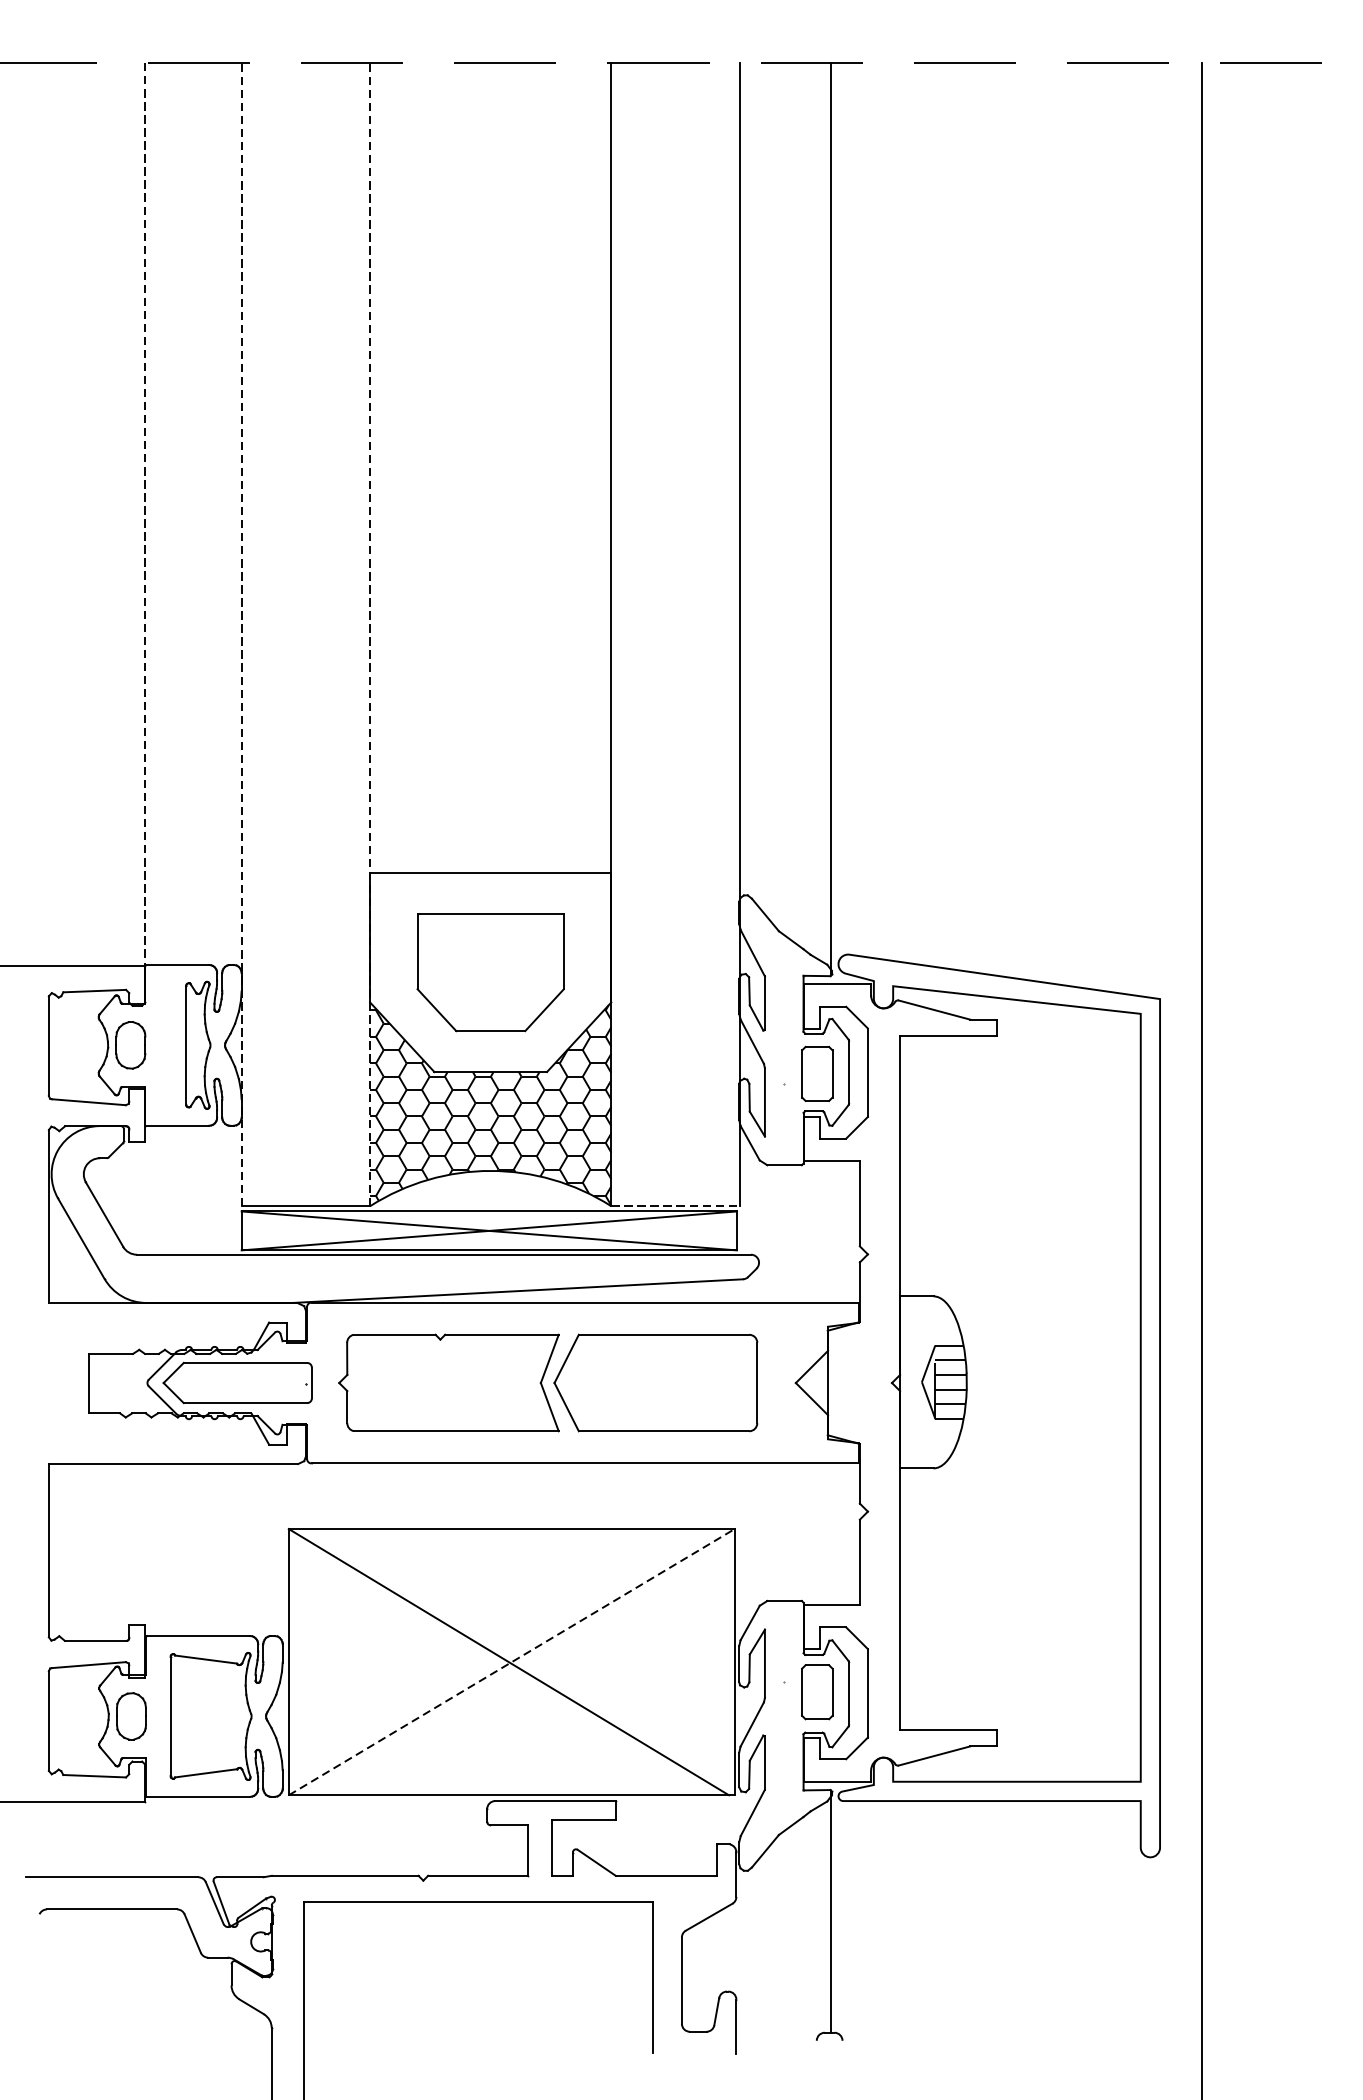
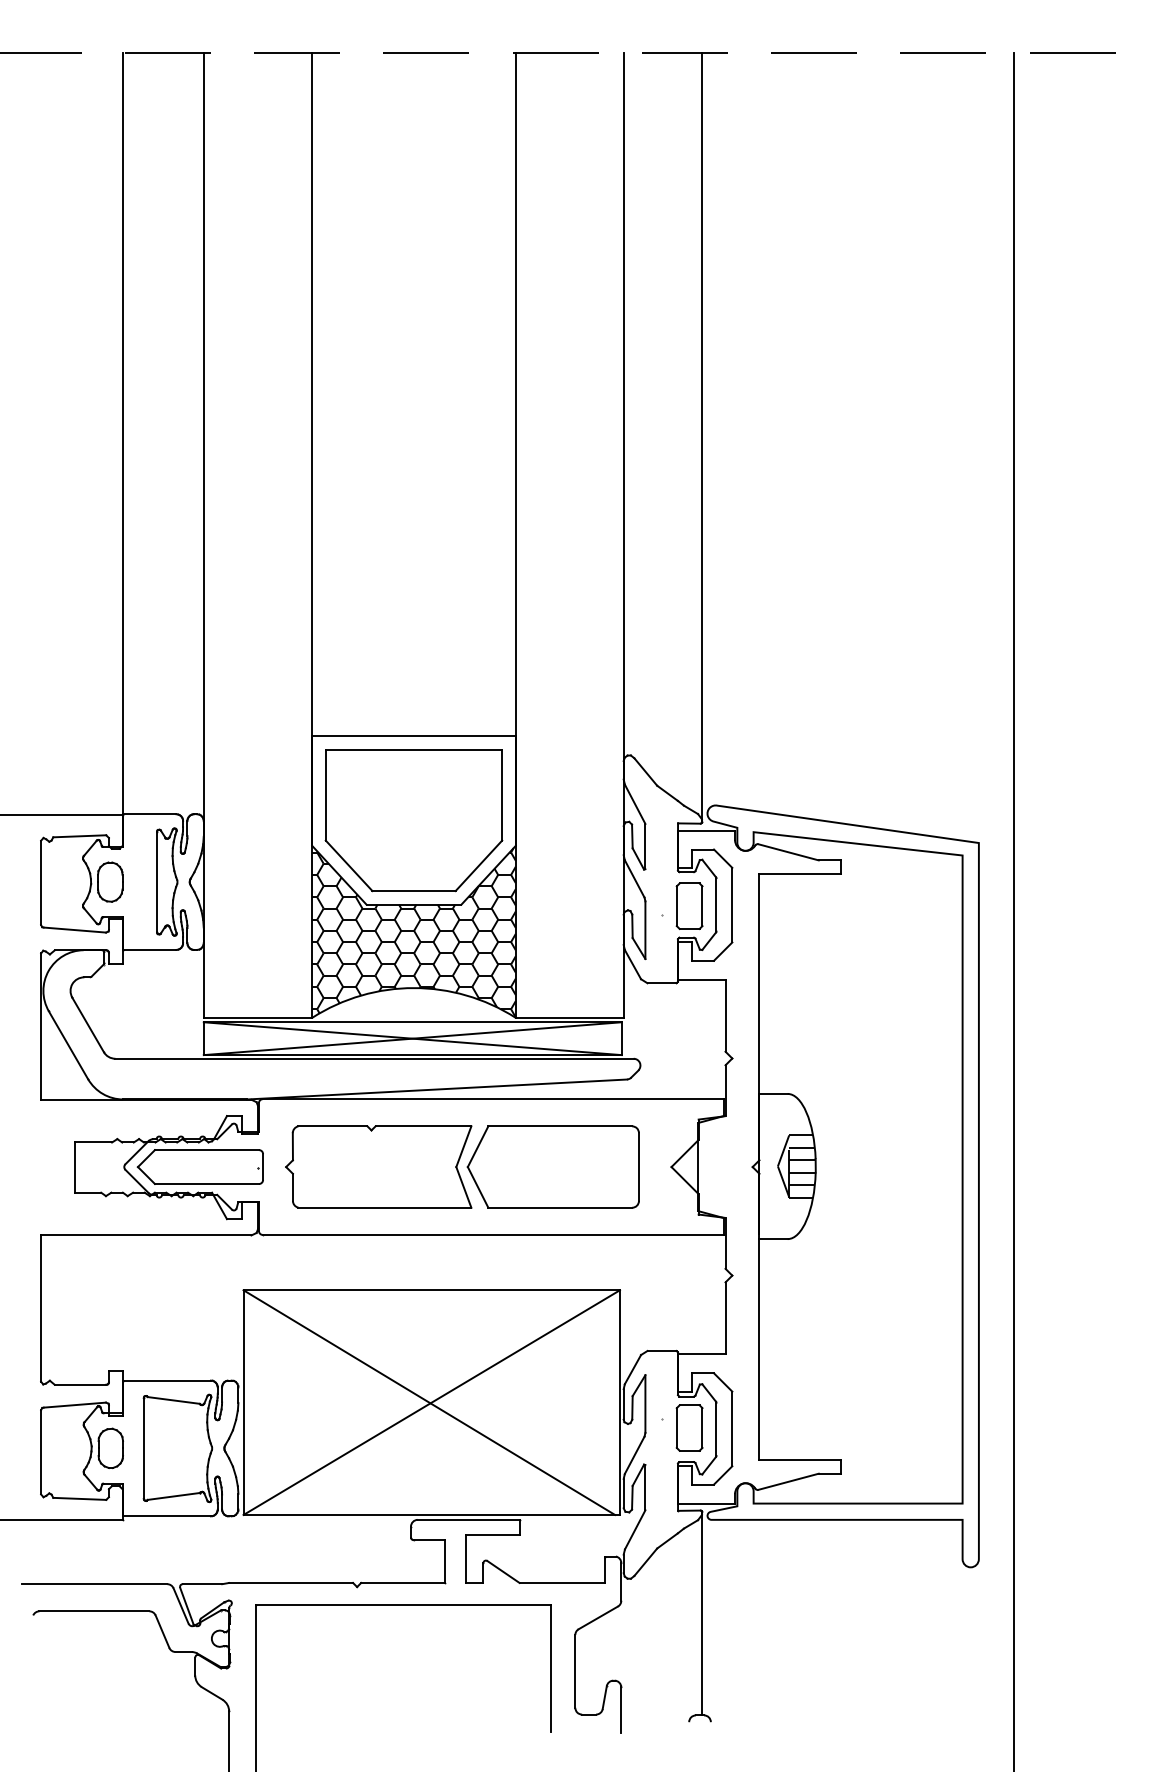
line: (145, 513) -> (122, 433), dashed -> solid
line: (241, 633) -> (203, 534), dashed -> solid
line: (370, 633) -> (312, 534), dashed -> solid
part: (490, 972) -> (413, 820), size x1.43
line: (676, 1205) -> (570, 1017), dashed -> solid
line: (512, 1662) -> (432, 1402), dashed -> solid

